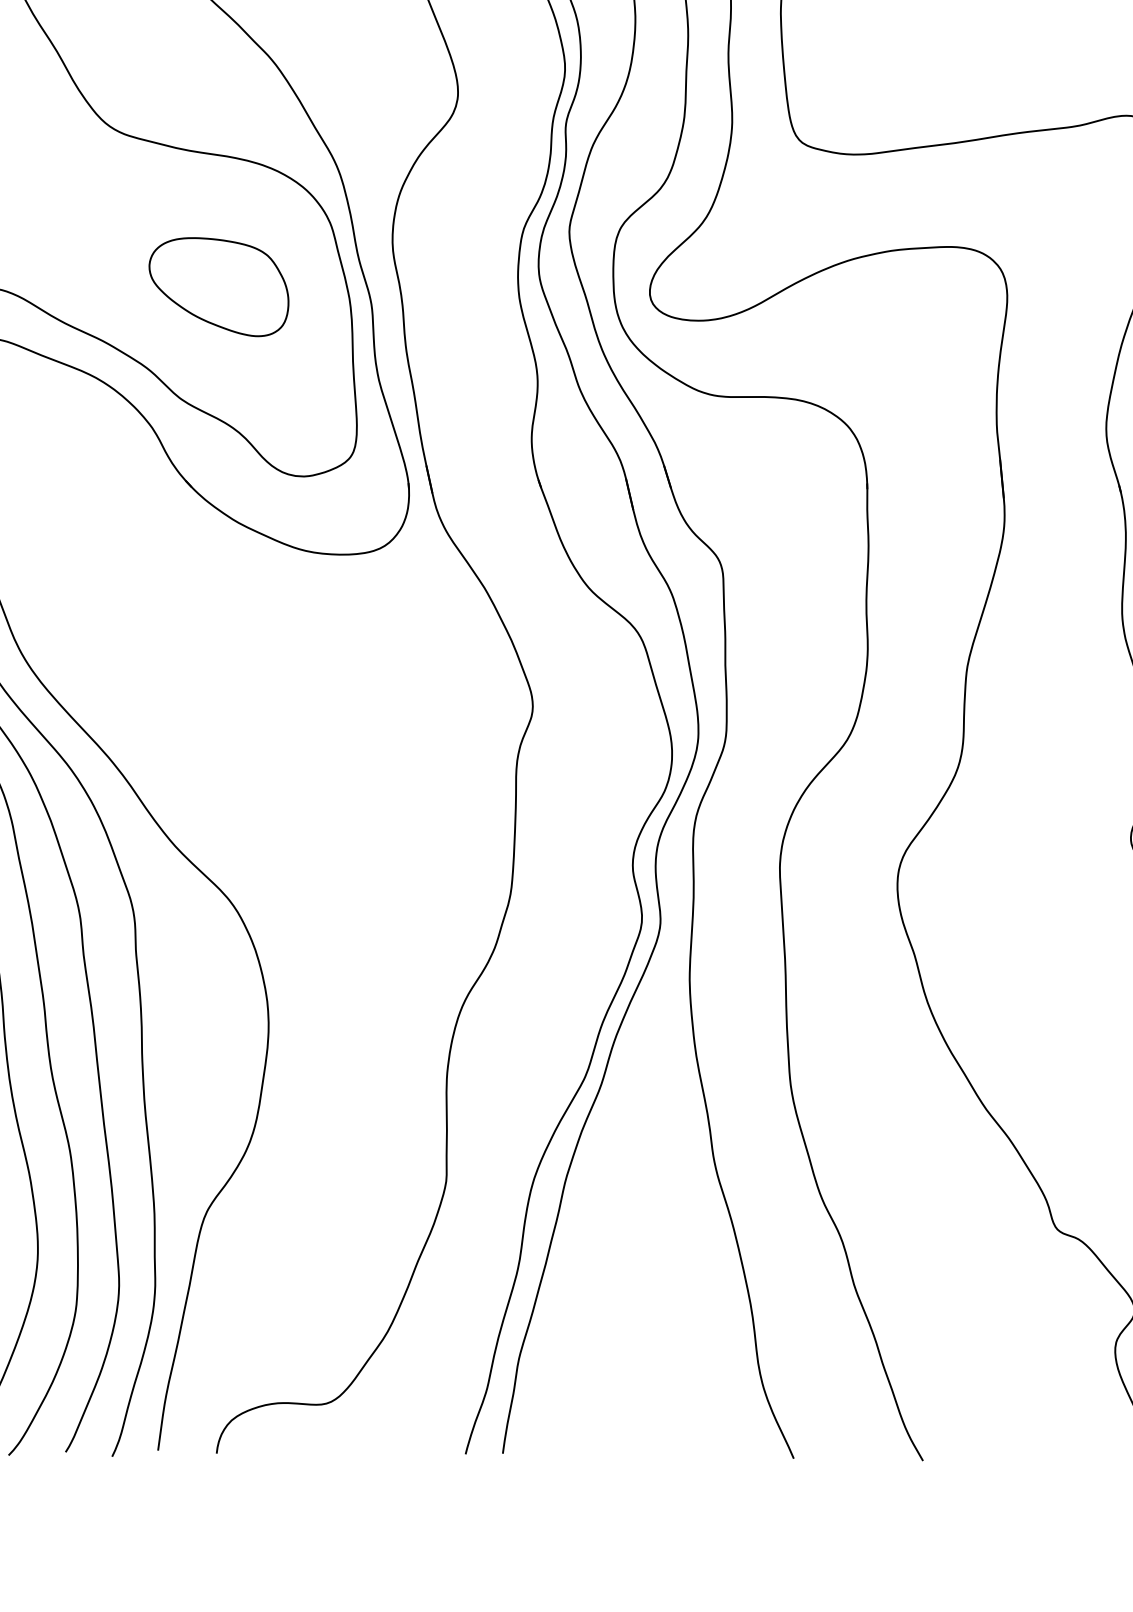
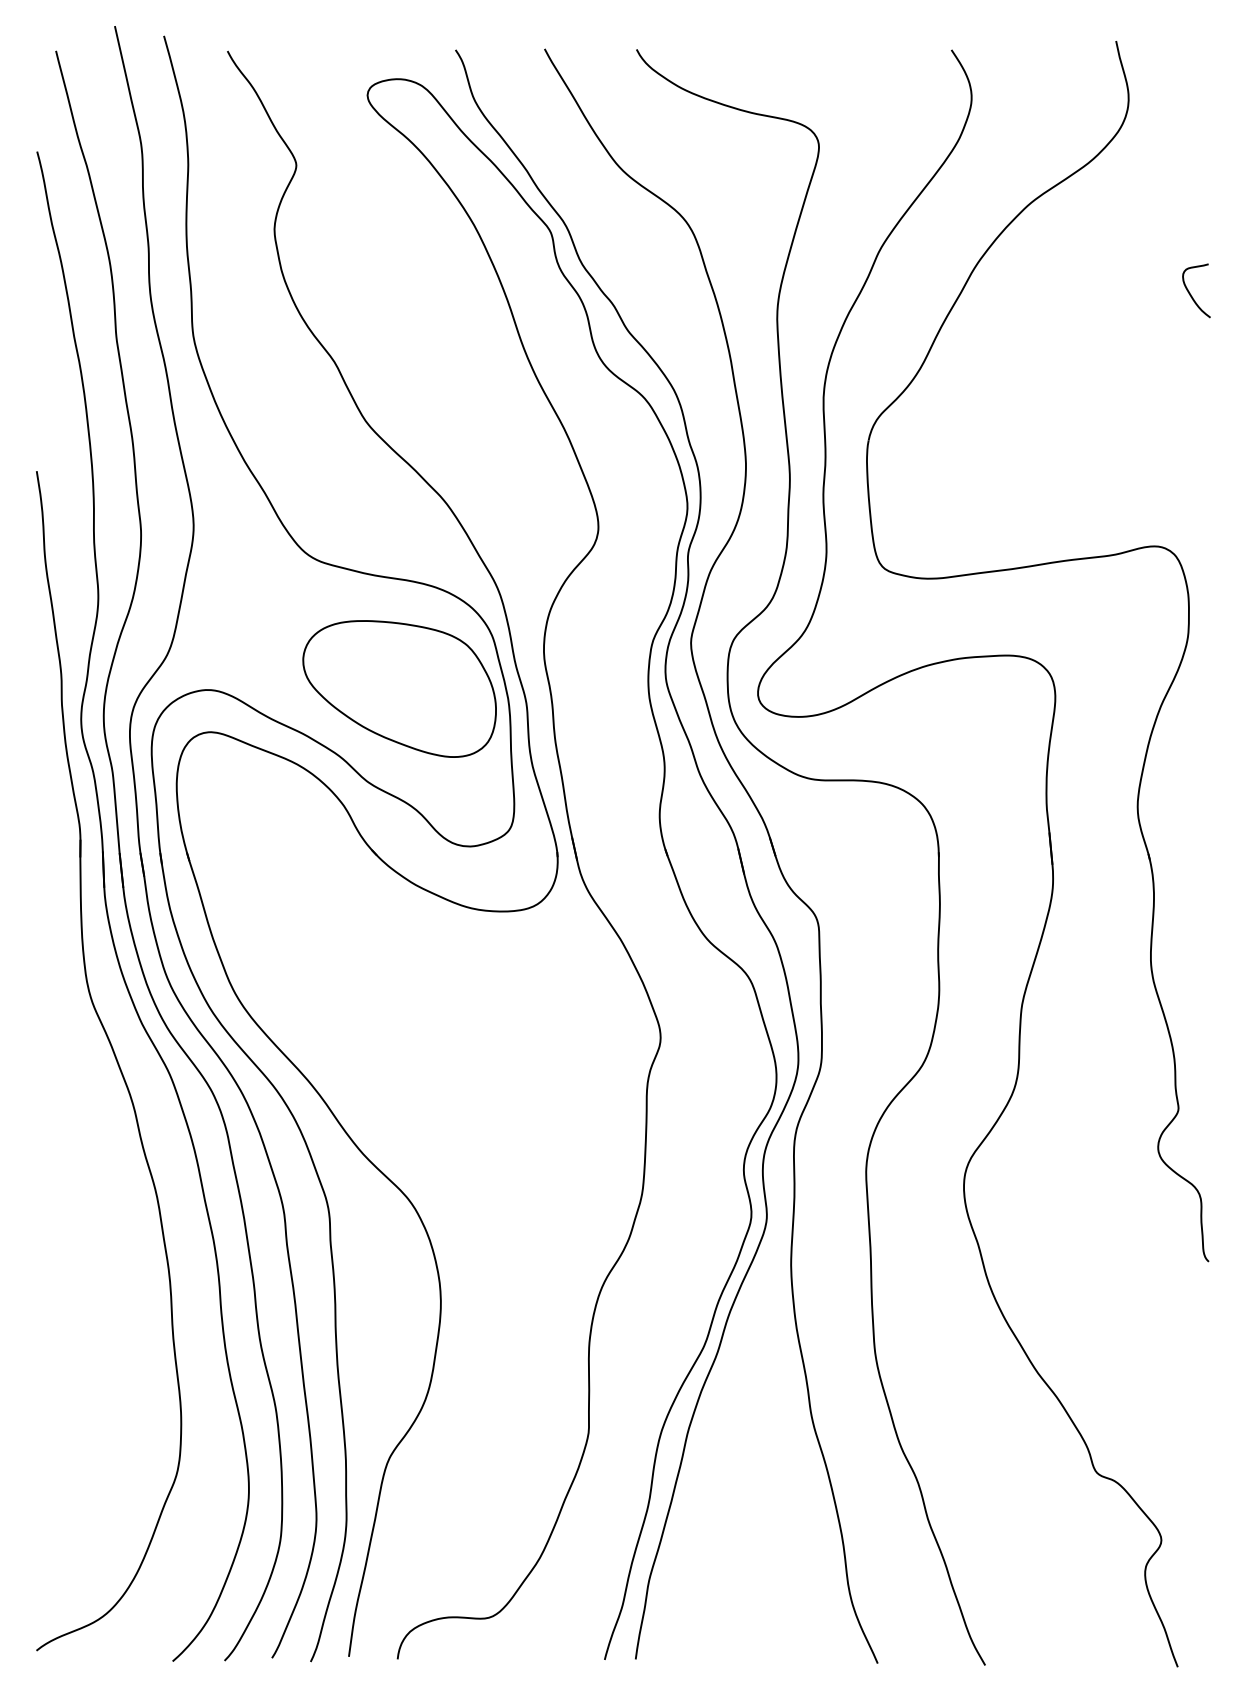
part: (218, 286) -> (399, 688), size x1.67

